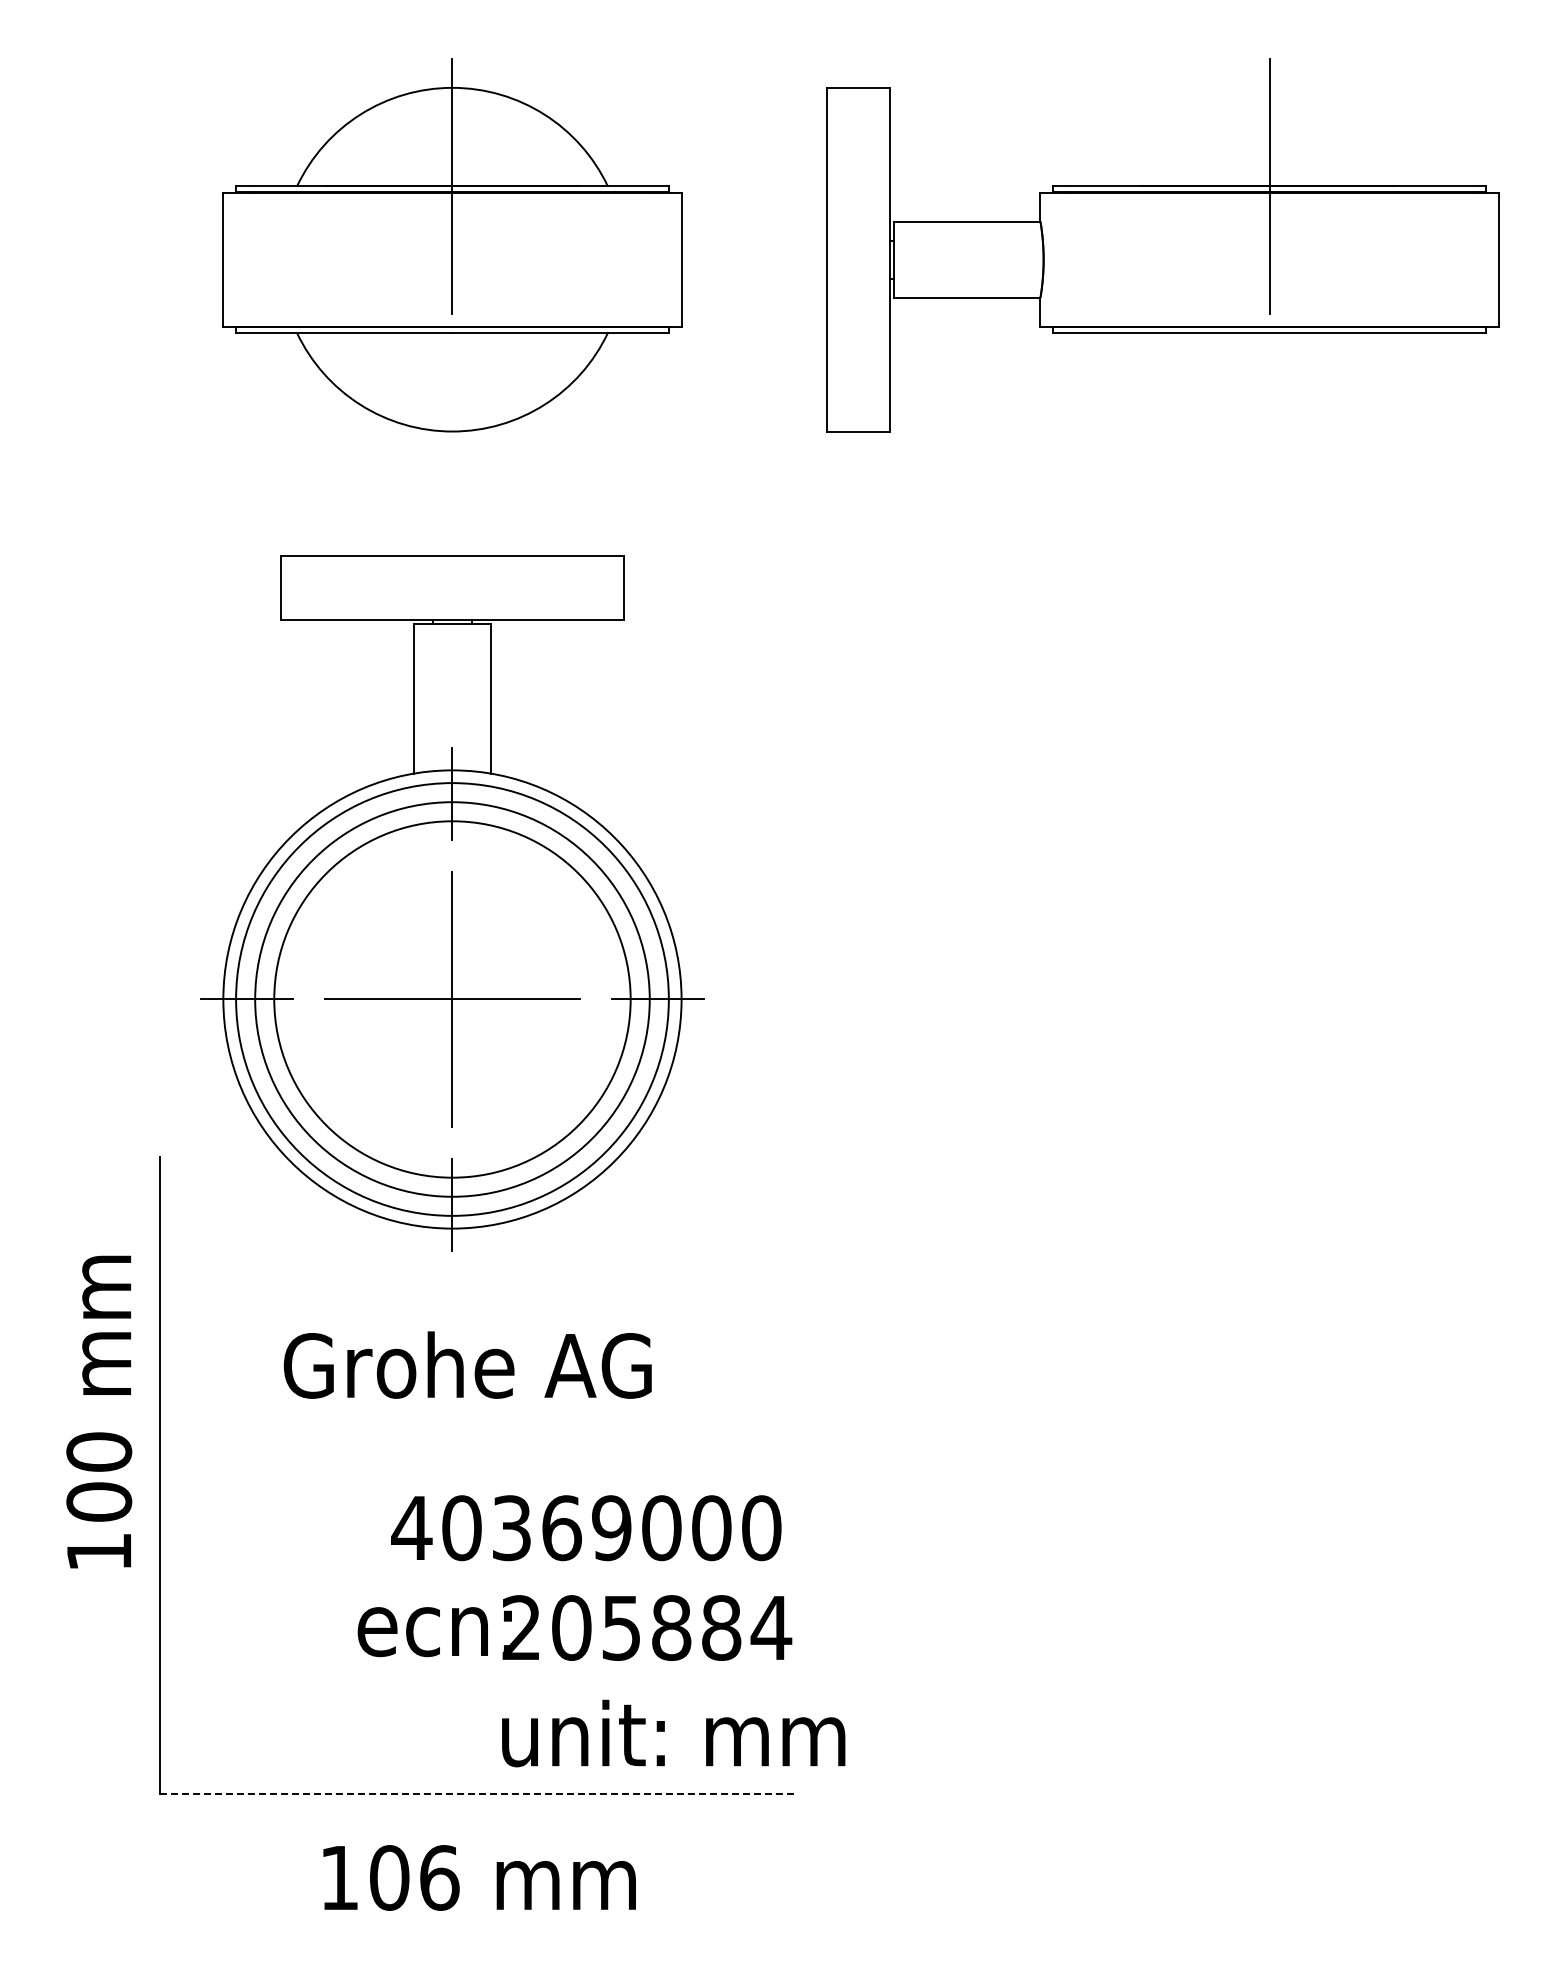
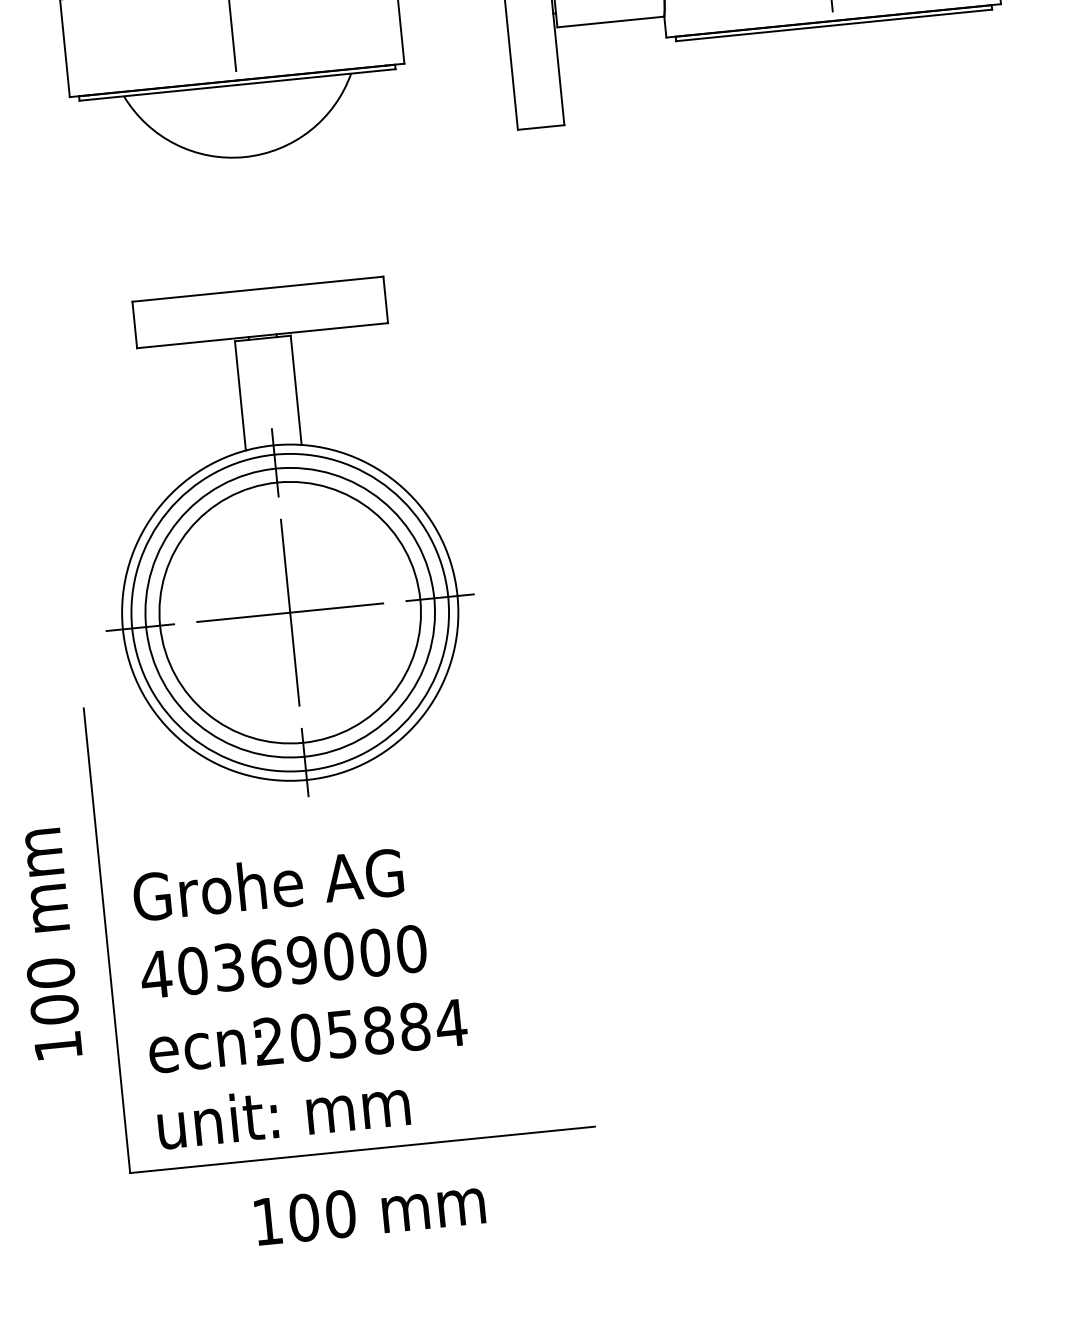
part: (452, 903) -> (283, 542), moved
text: (467, 1364) -> (267, 884), moved
text: (99, 1411) -> (48, 943), moved
text: (586, 1528) -> (283, 962), moved
text: (574, 1627) -> (307, 1037), moved
text: (673, 1733) -> (283, 1113), moved
line: (478, 1793) -> (363, 1149), dashed -> solid
text: (439, 1877) -> (340, 1213), 106 -> 100

